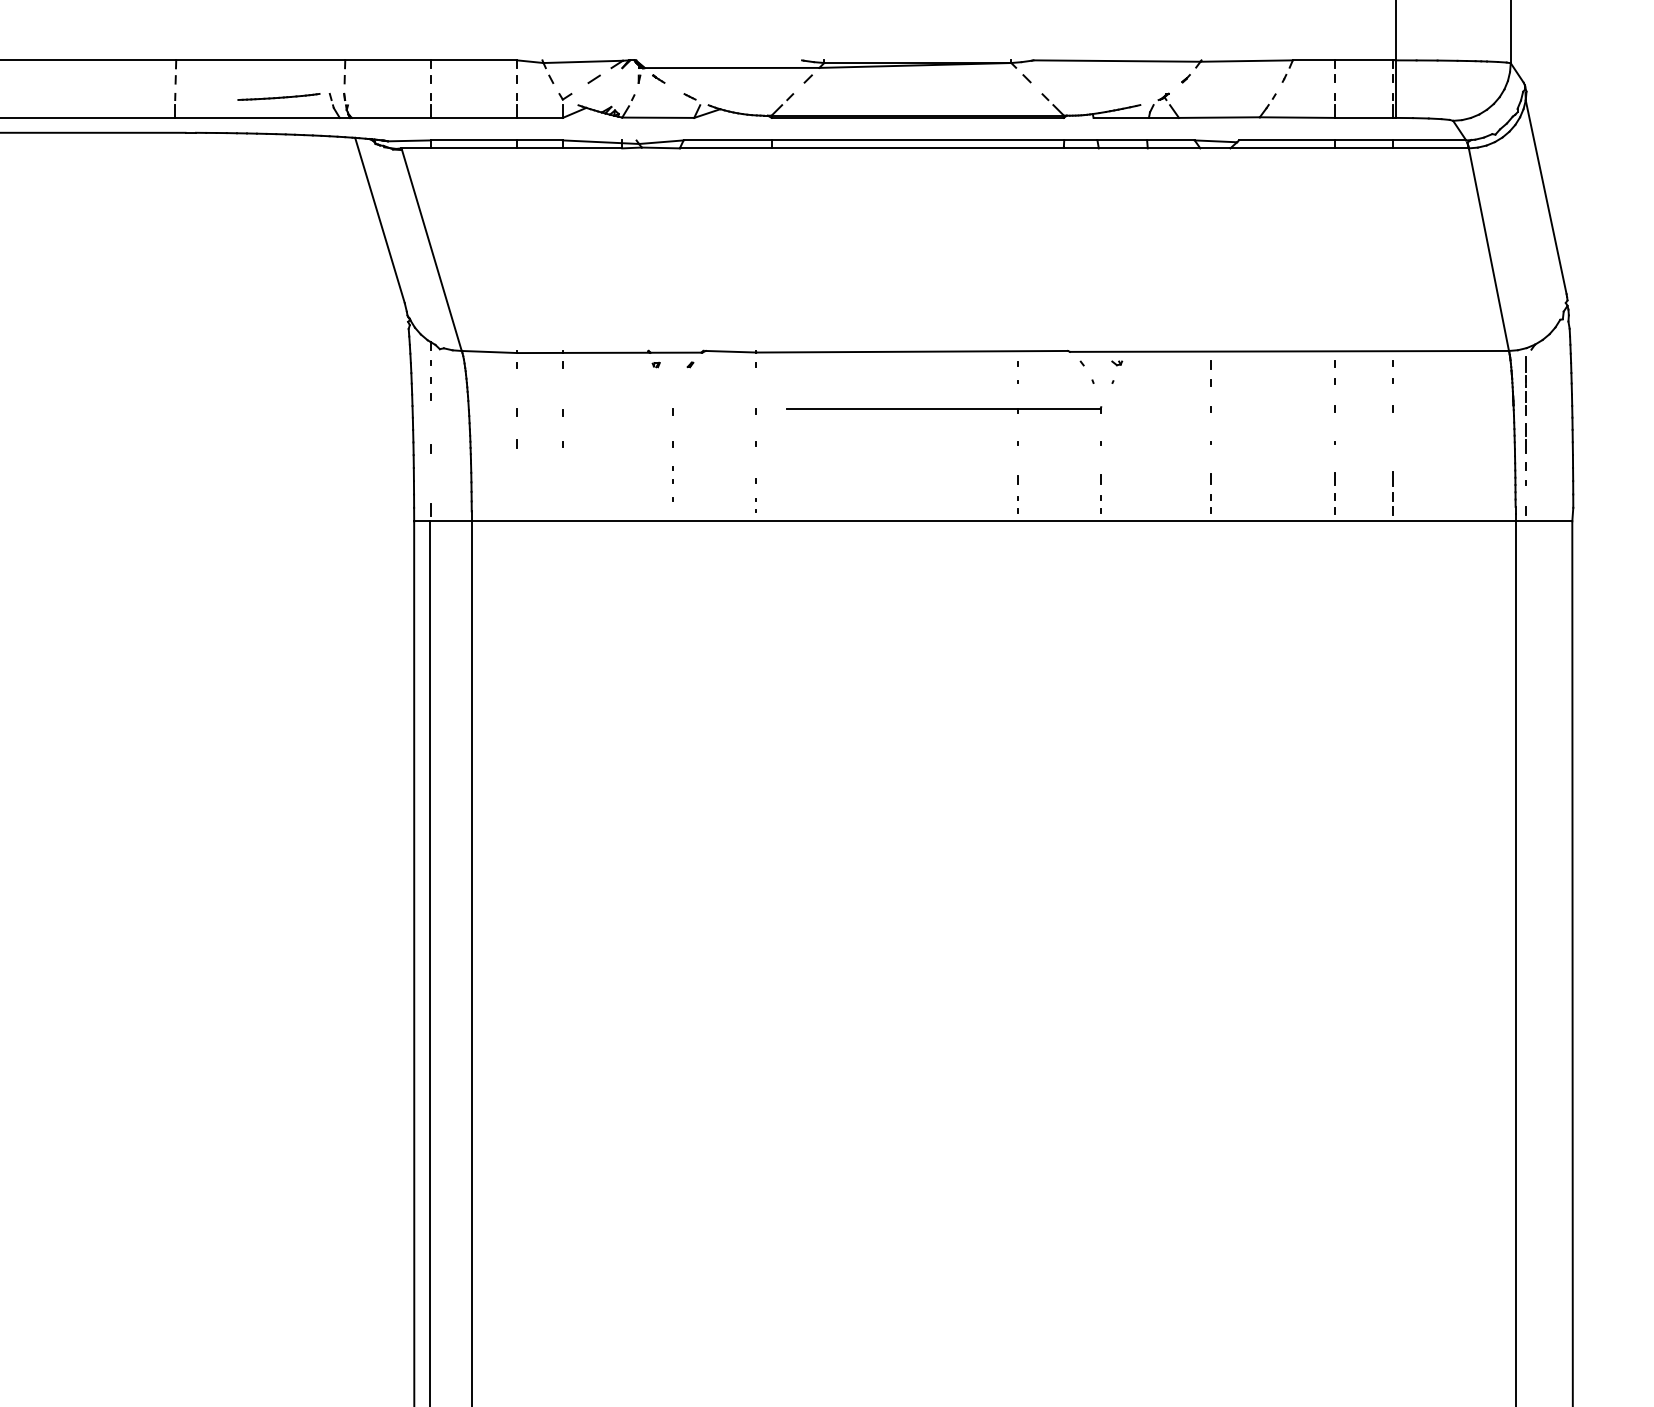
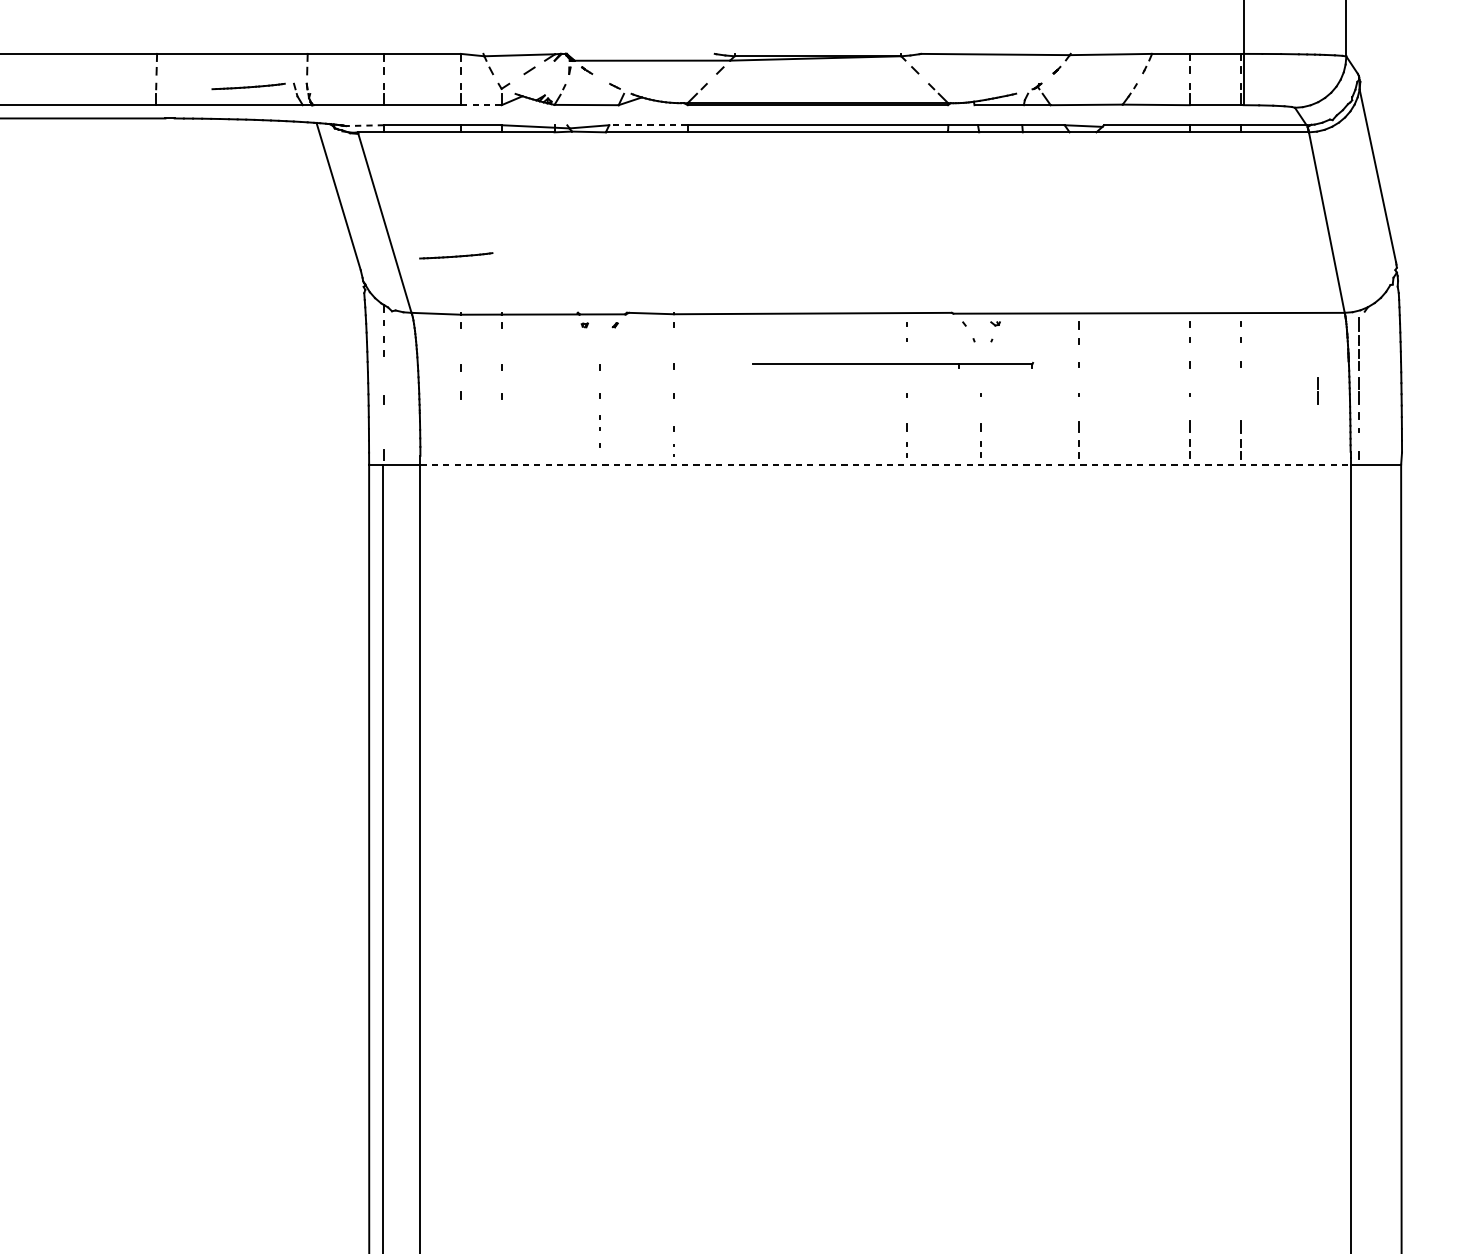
line: (540, 117) -> (481, 104), solid -> dashed
line: (408, 140) -> (364, 125), solid -> dashed
line: (727, 140) -> (648, 125), solid -> dashed
line: (511, 286) -> (455, 255), added
part: (944, 409) -> (893, 365), moved
line: (1479, 439) -> (1318, 391), added
line: (993, 521) -> (885, 464), solid -> dashed

